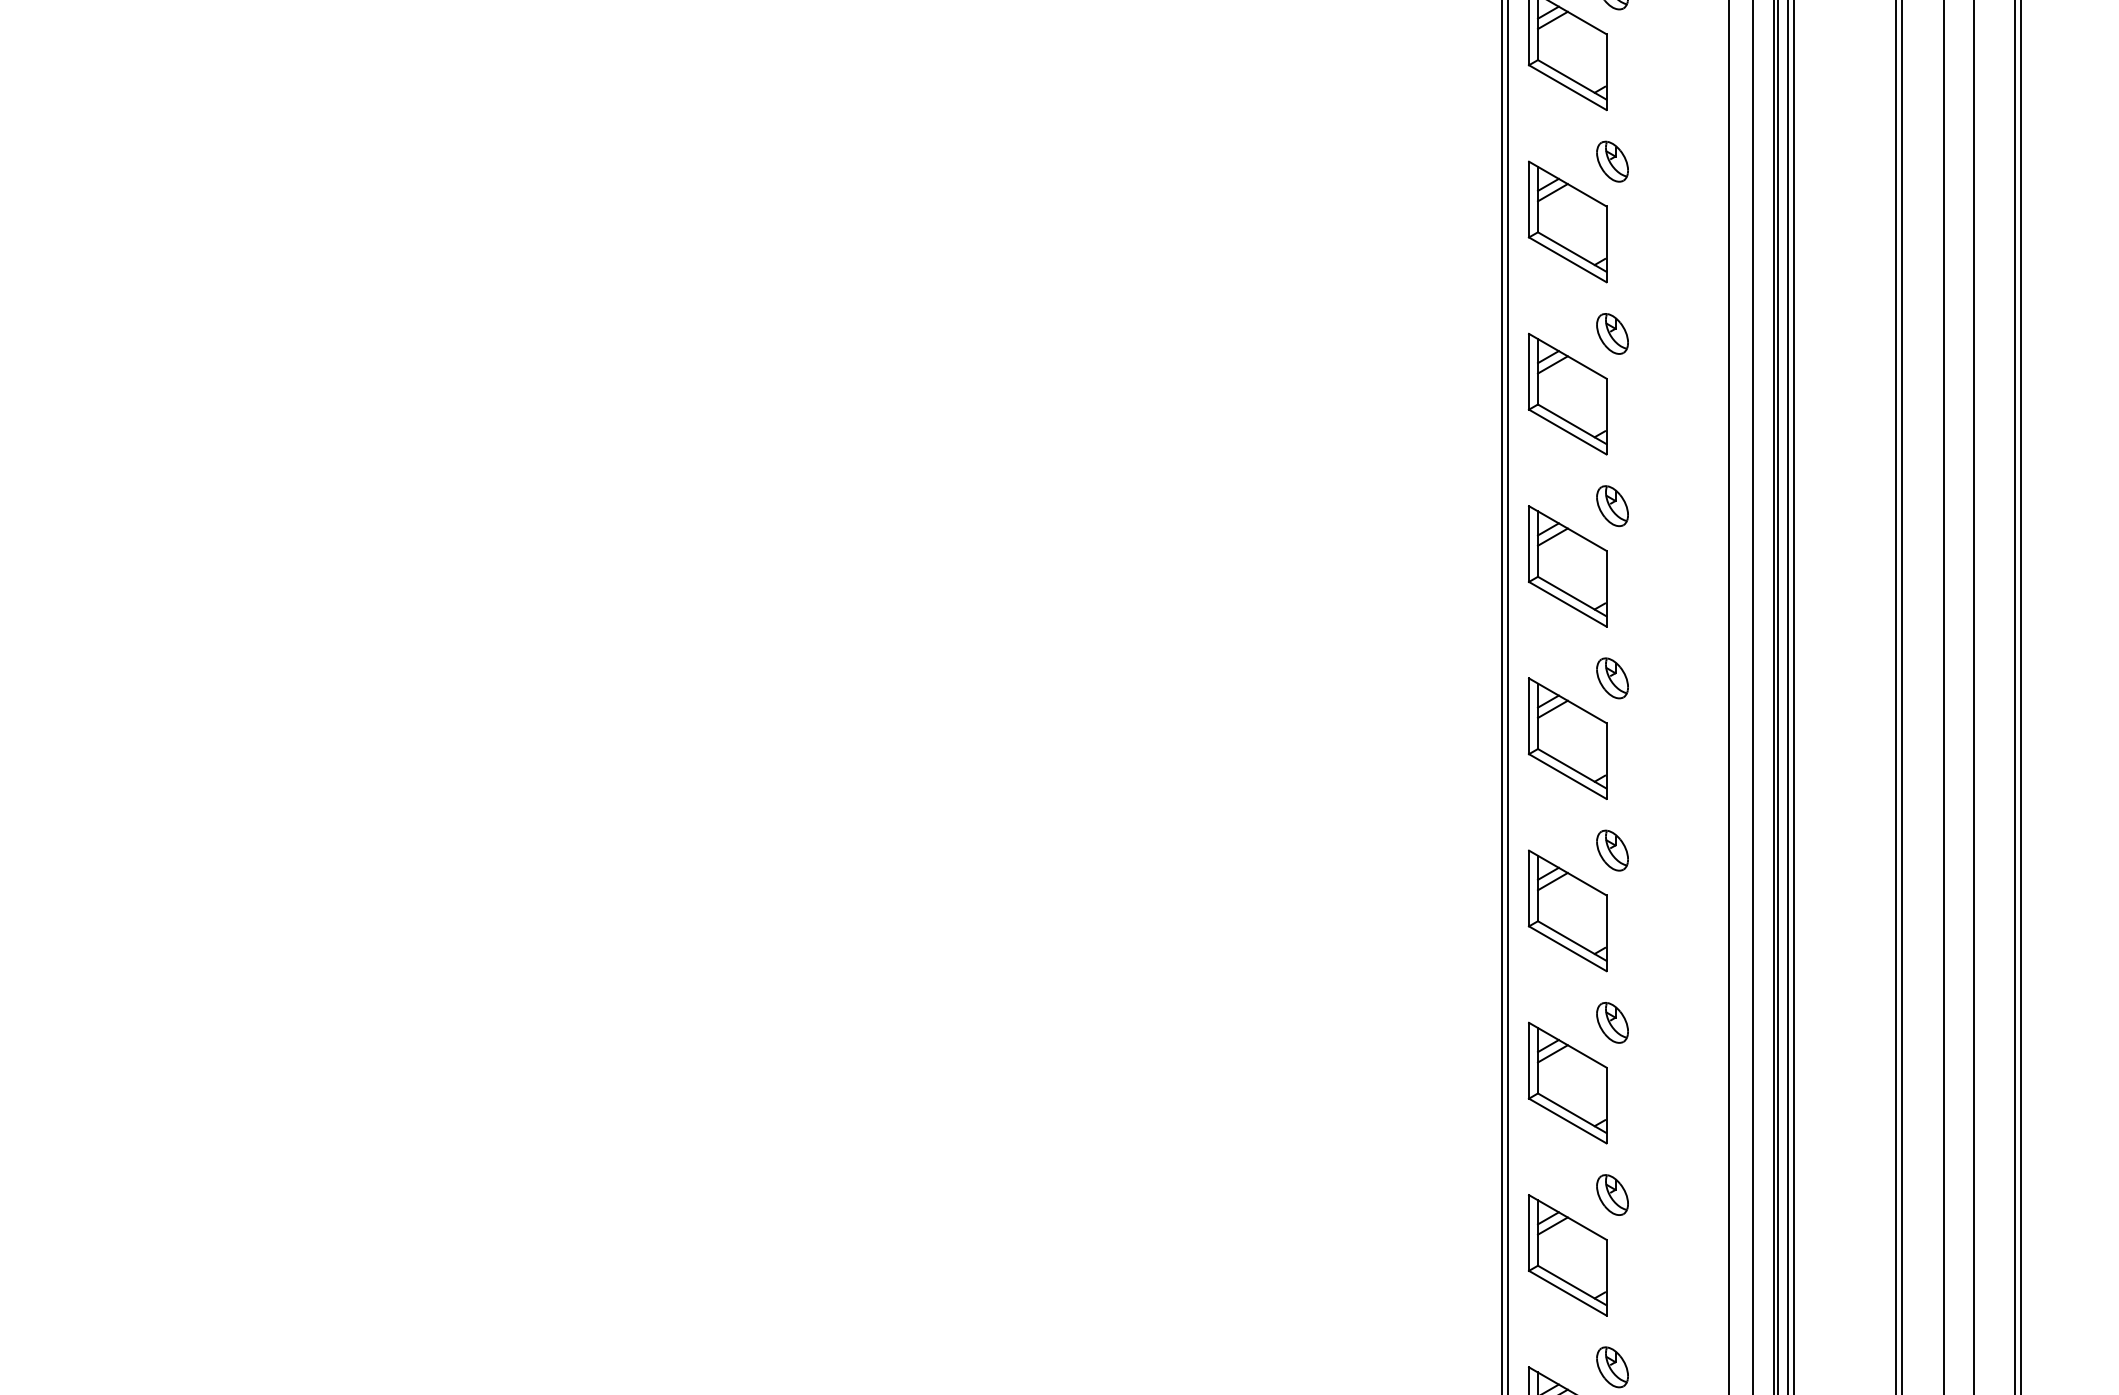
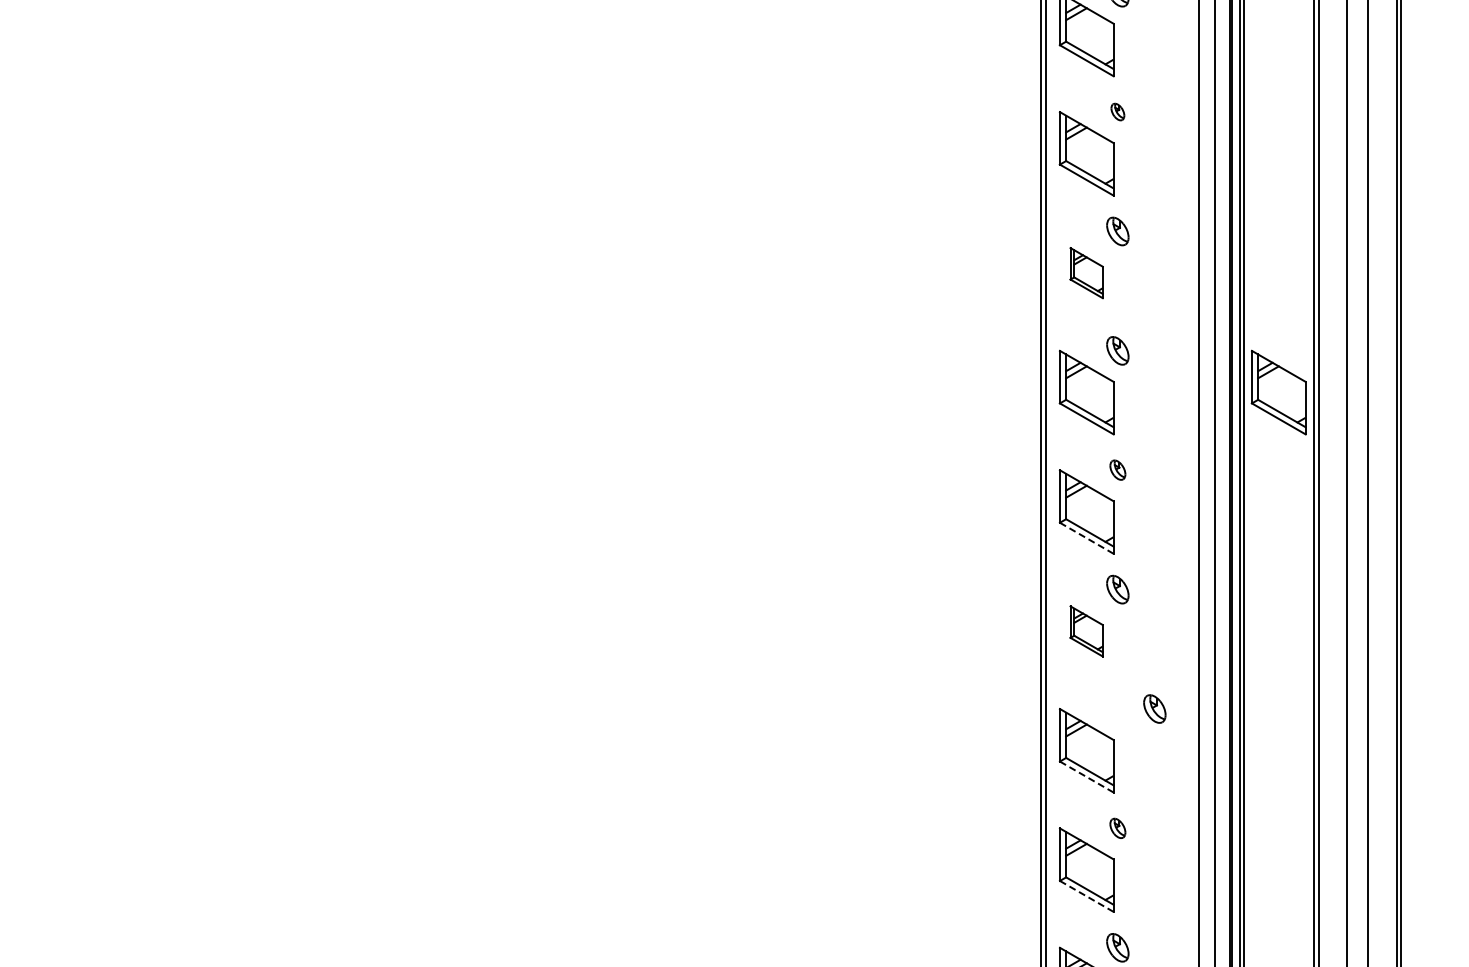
part: (1612, 160) -> (1117, 111), size x0.6
part: (1567, 393) -> (1086, 272), size x0.6
part: (1844, 566) -> (1278, 392), added
part: (1612, 677) -> (1117, 469), size x0.7
line: (1568, 776) -> (1087, 538), solid -> dashed
part: (1567, 911) -> (1086, 631), size x0.6
part: (1612, 1022) -> (1154, 708), moved
line: (1568, 1121) -> (1087, 777), solid -> dashed
part: (1612, 1195) -> (1117, 828), size x0.7
line: (1568, 1293) -> (1087, 896), solid -> dashed

